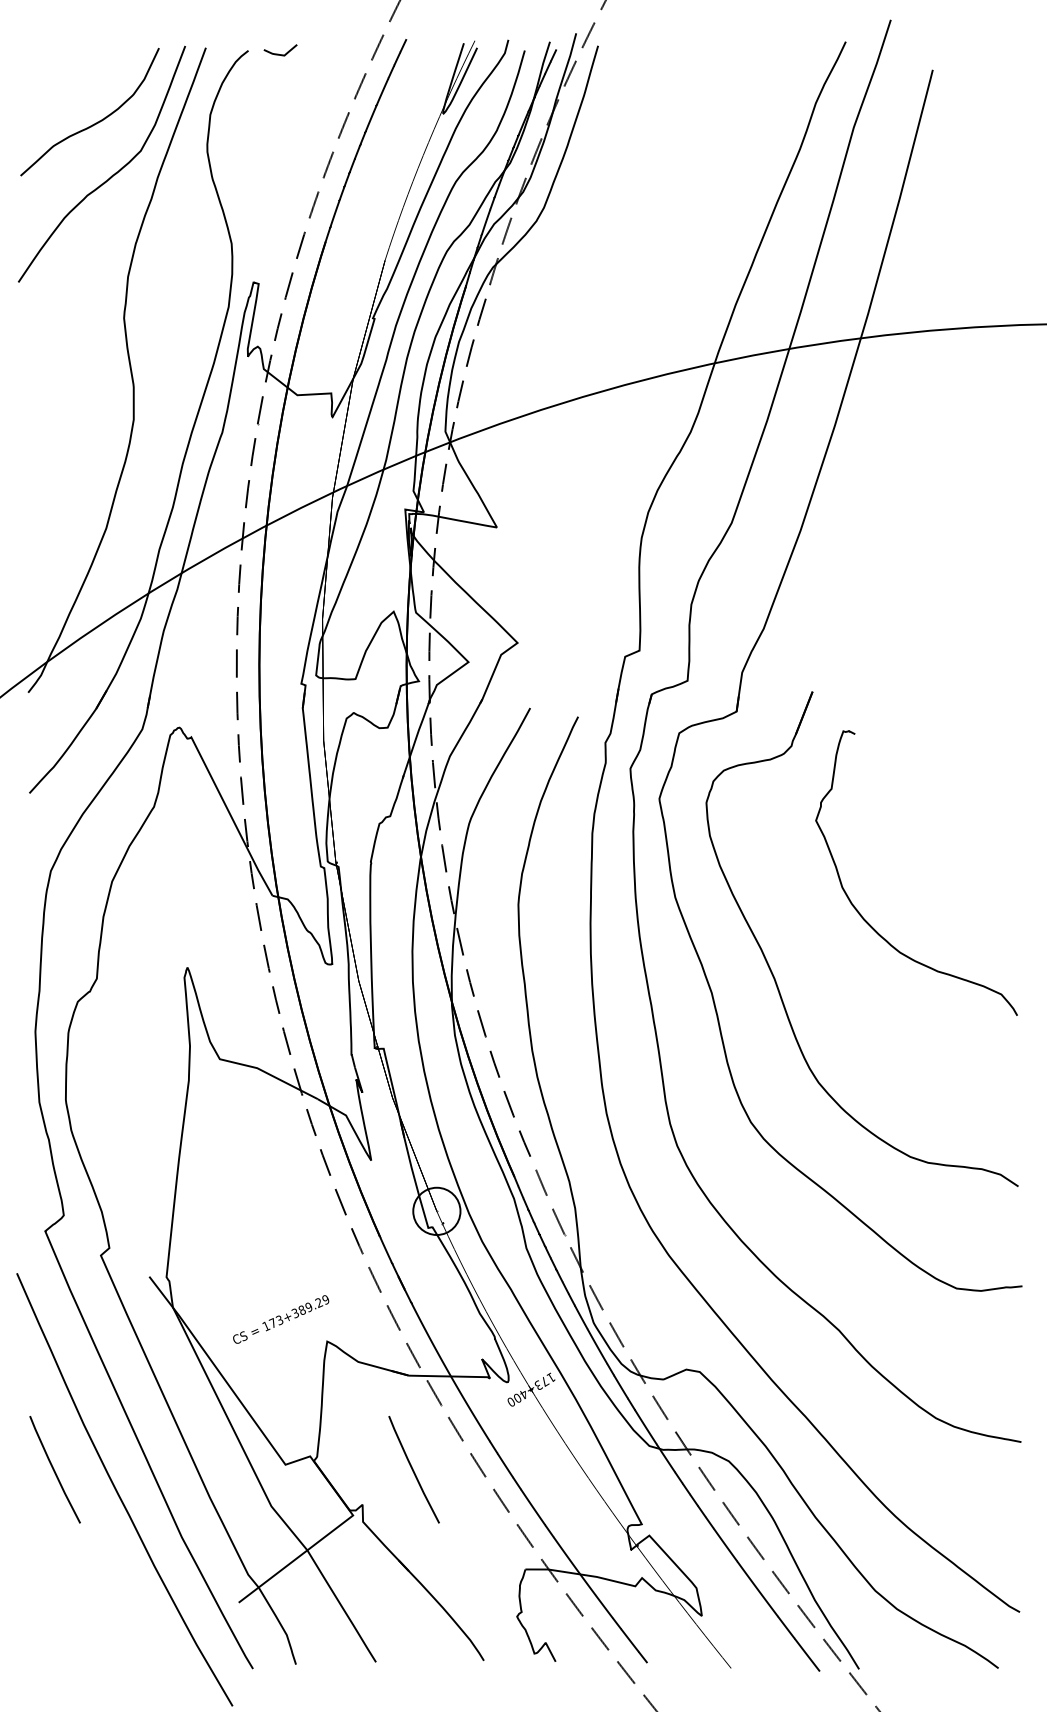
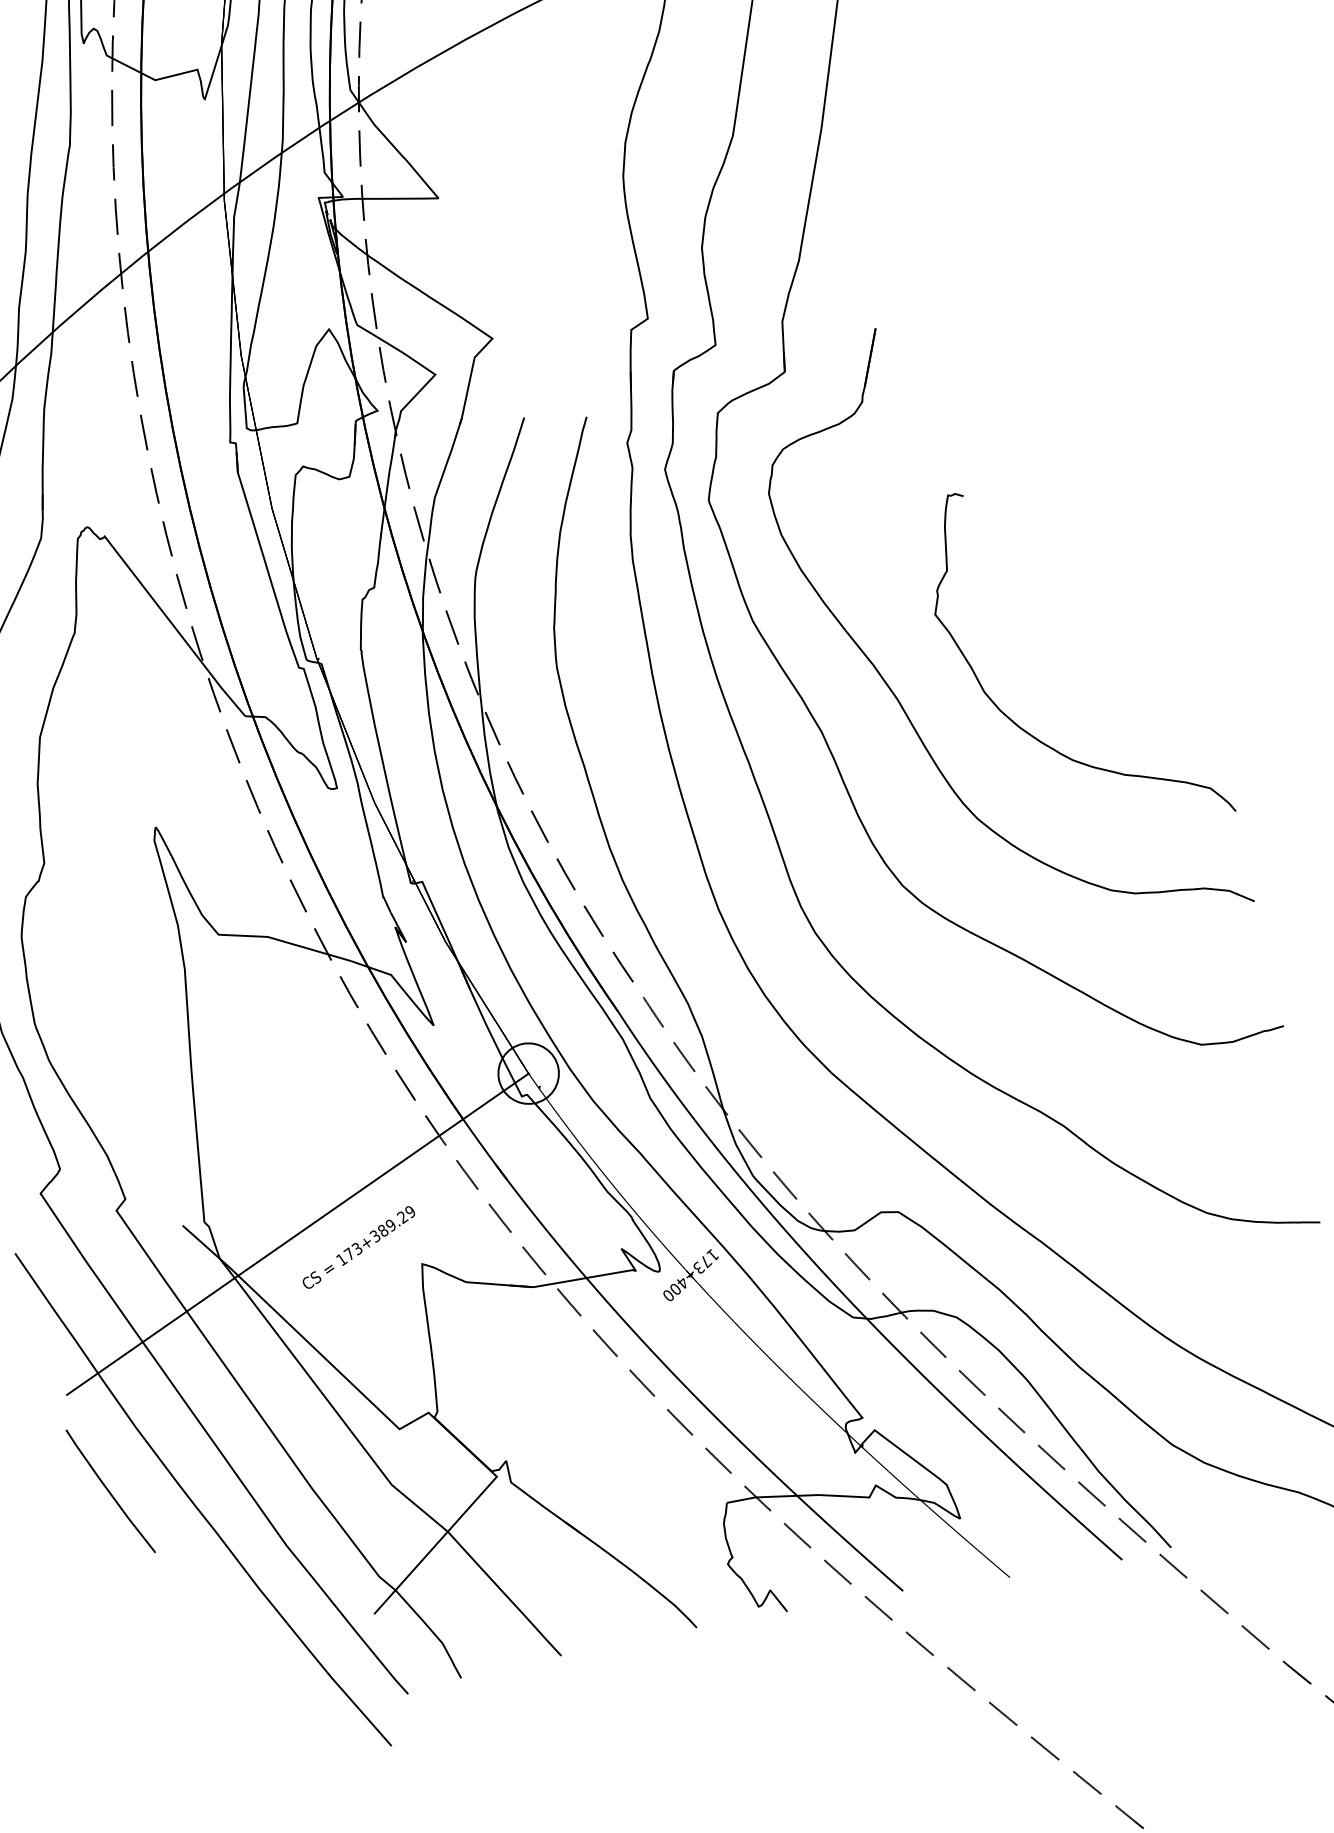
curve: (862, 915) -> (1016, 722), moved
line: (235, 1300) -> (296, 1234), added
line: (413, 1469) -> (561, 1404), removed

